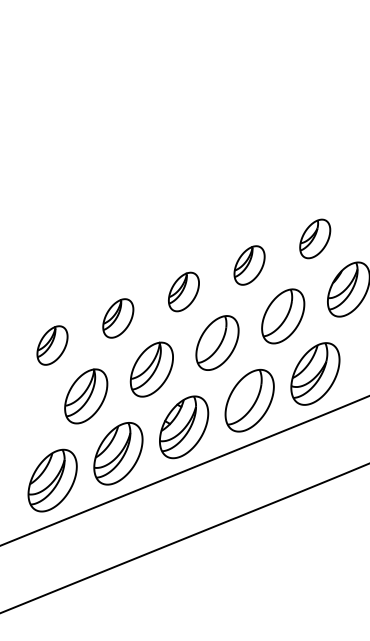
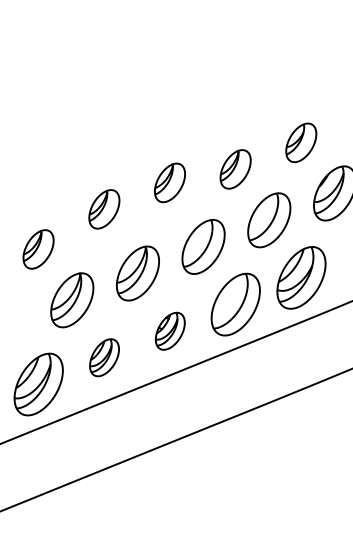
part: (183, 291) -> (169, 182), moved
part: (118, 318) -> (104, 209), moved
part: (184, 427) -> (170, 331), size x0.6
part: (118, 453) -> (104, 357), size x0.6

